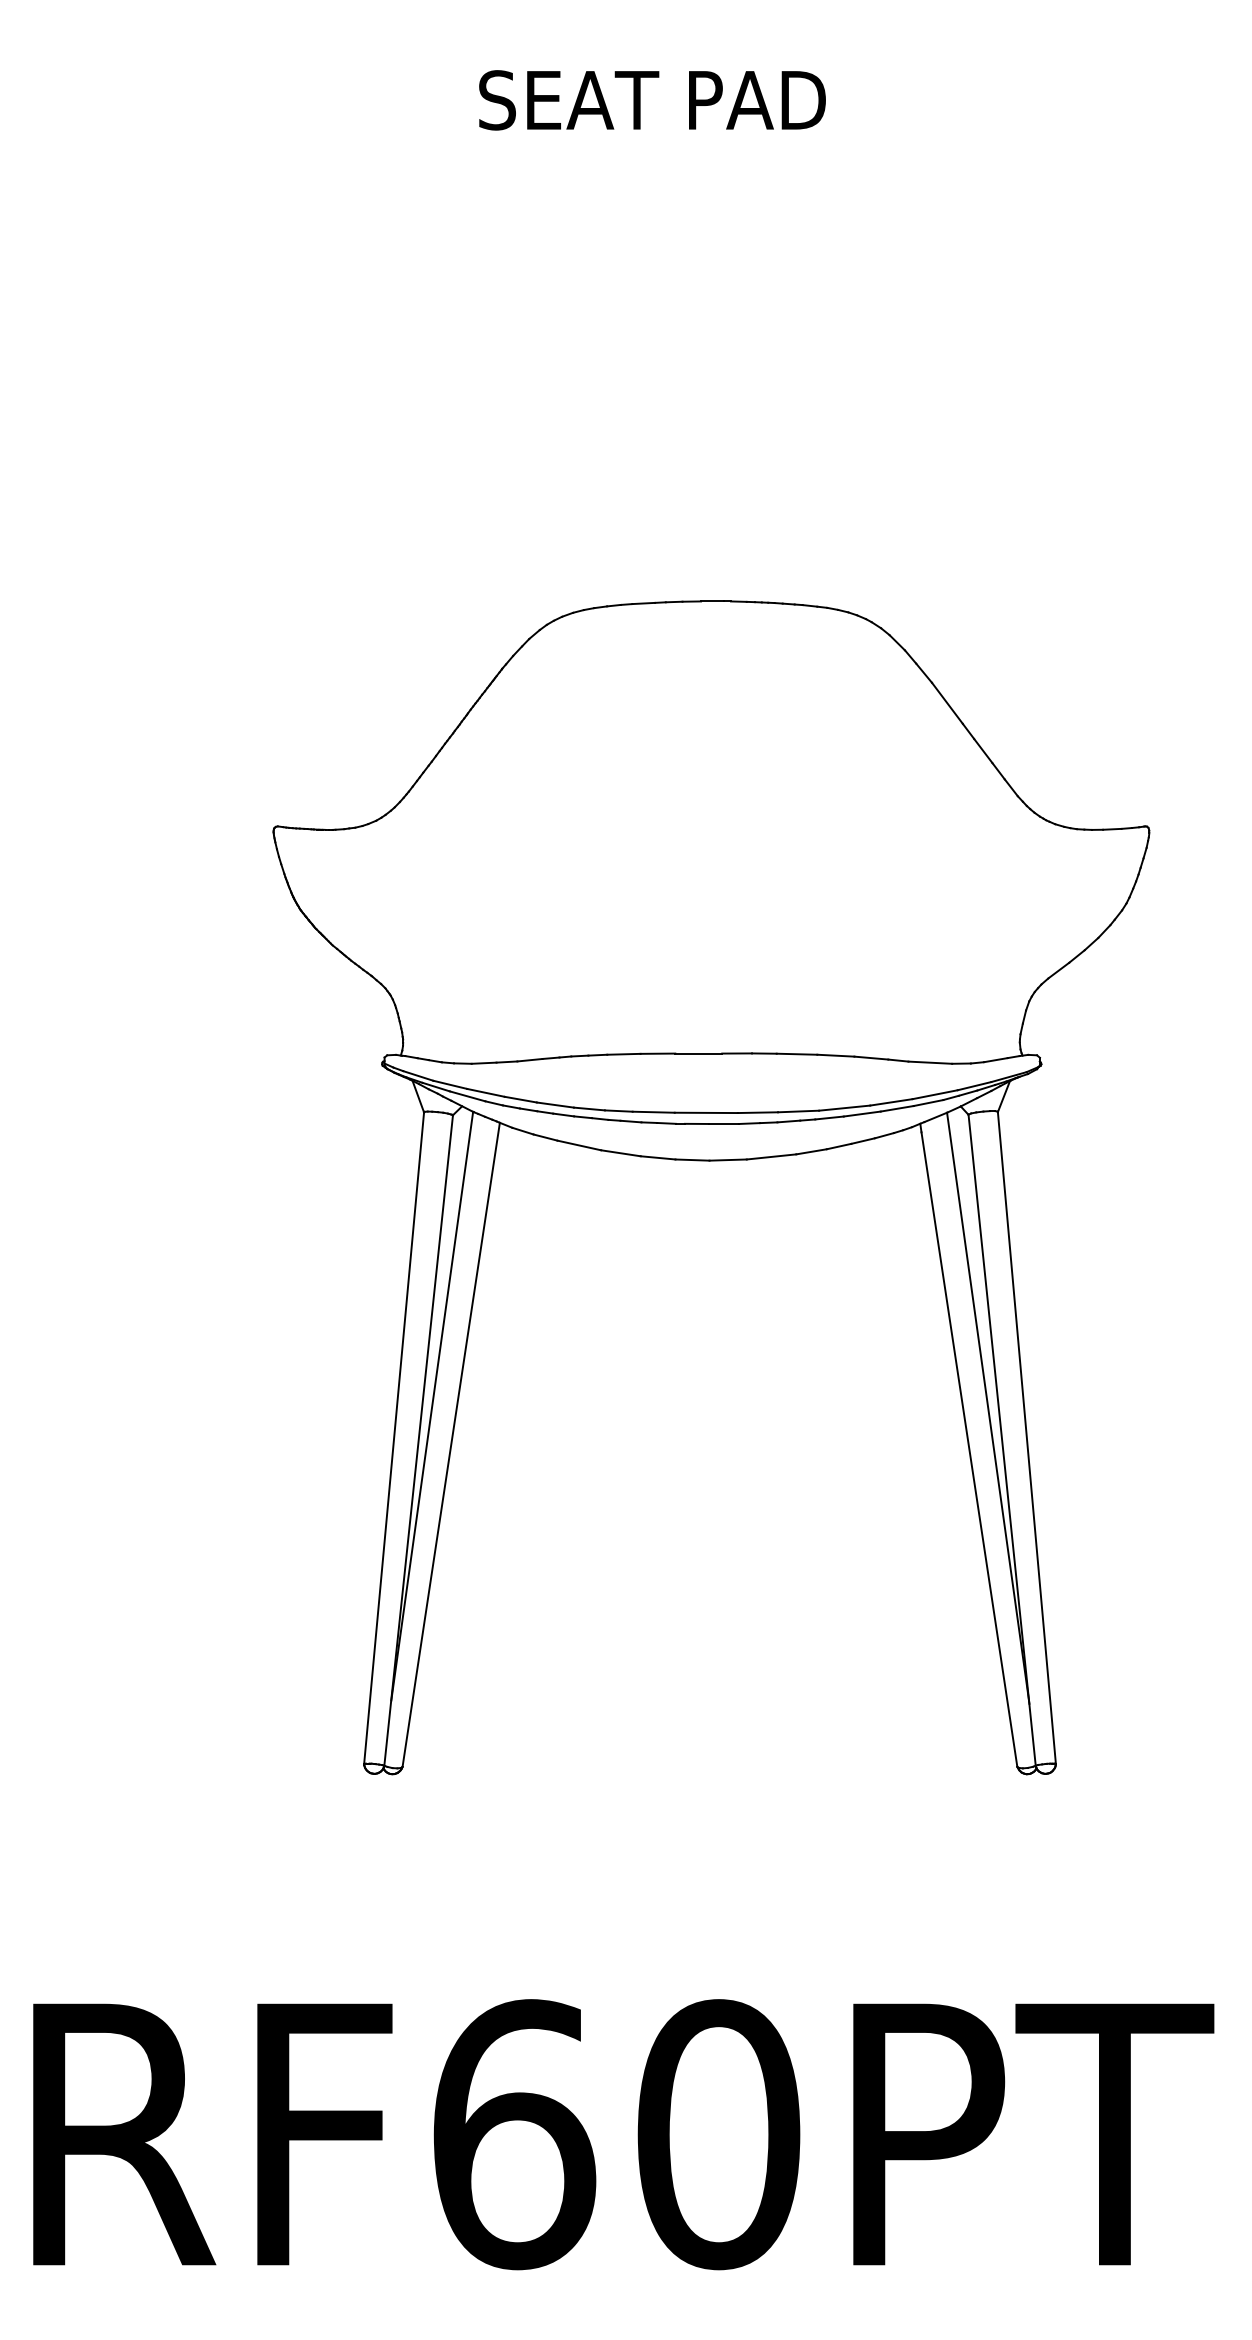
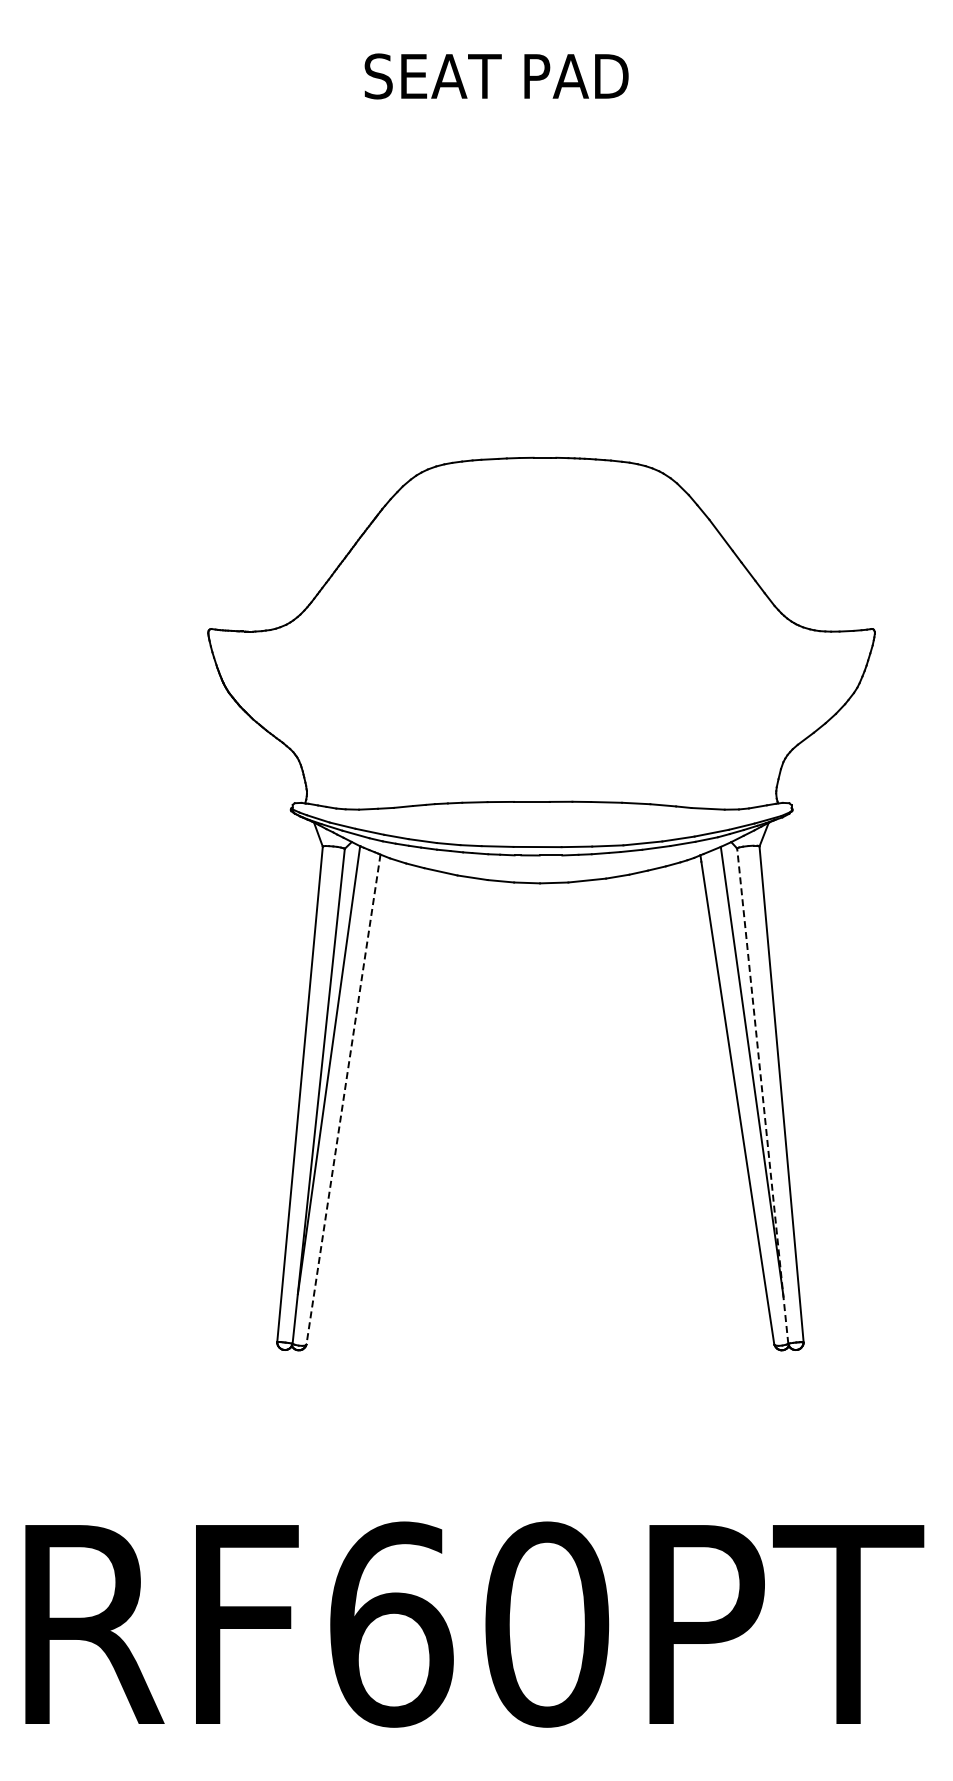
line: (1001, 1439) -> (762, 1095), solid -> dashed
line: (451, 1444) -> (343, 1099), solid -> dashed

